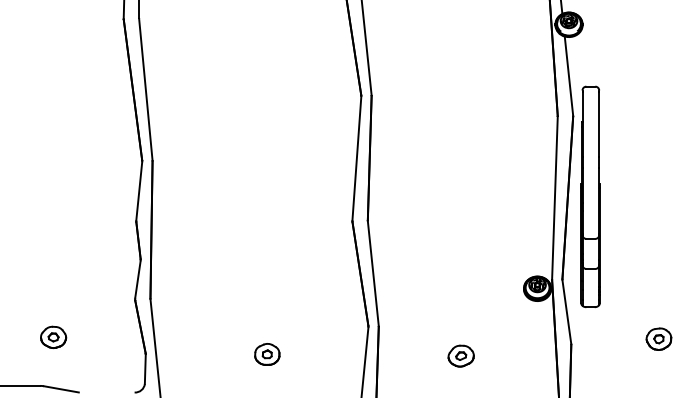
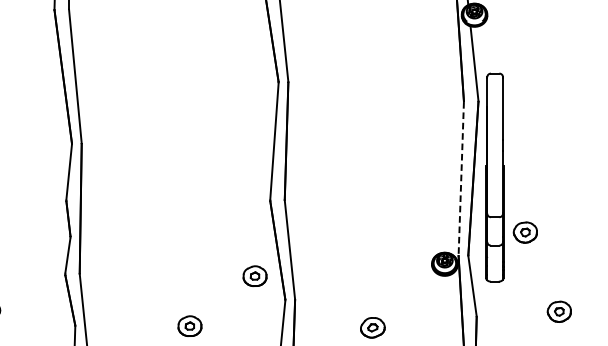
line: (554, 198) -> (460, 179), solid -> dashed
part: (622, 254) -> (525, 231), added
part: (336, 301) -> (255, 276), added

